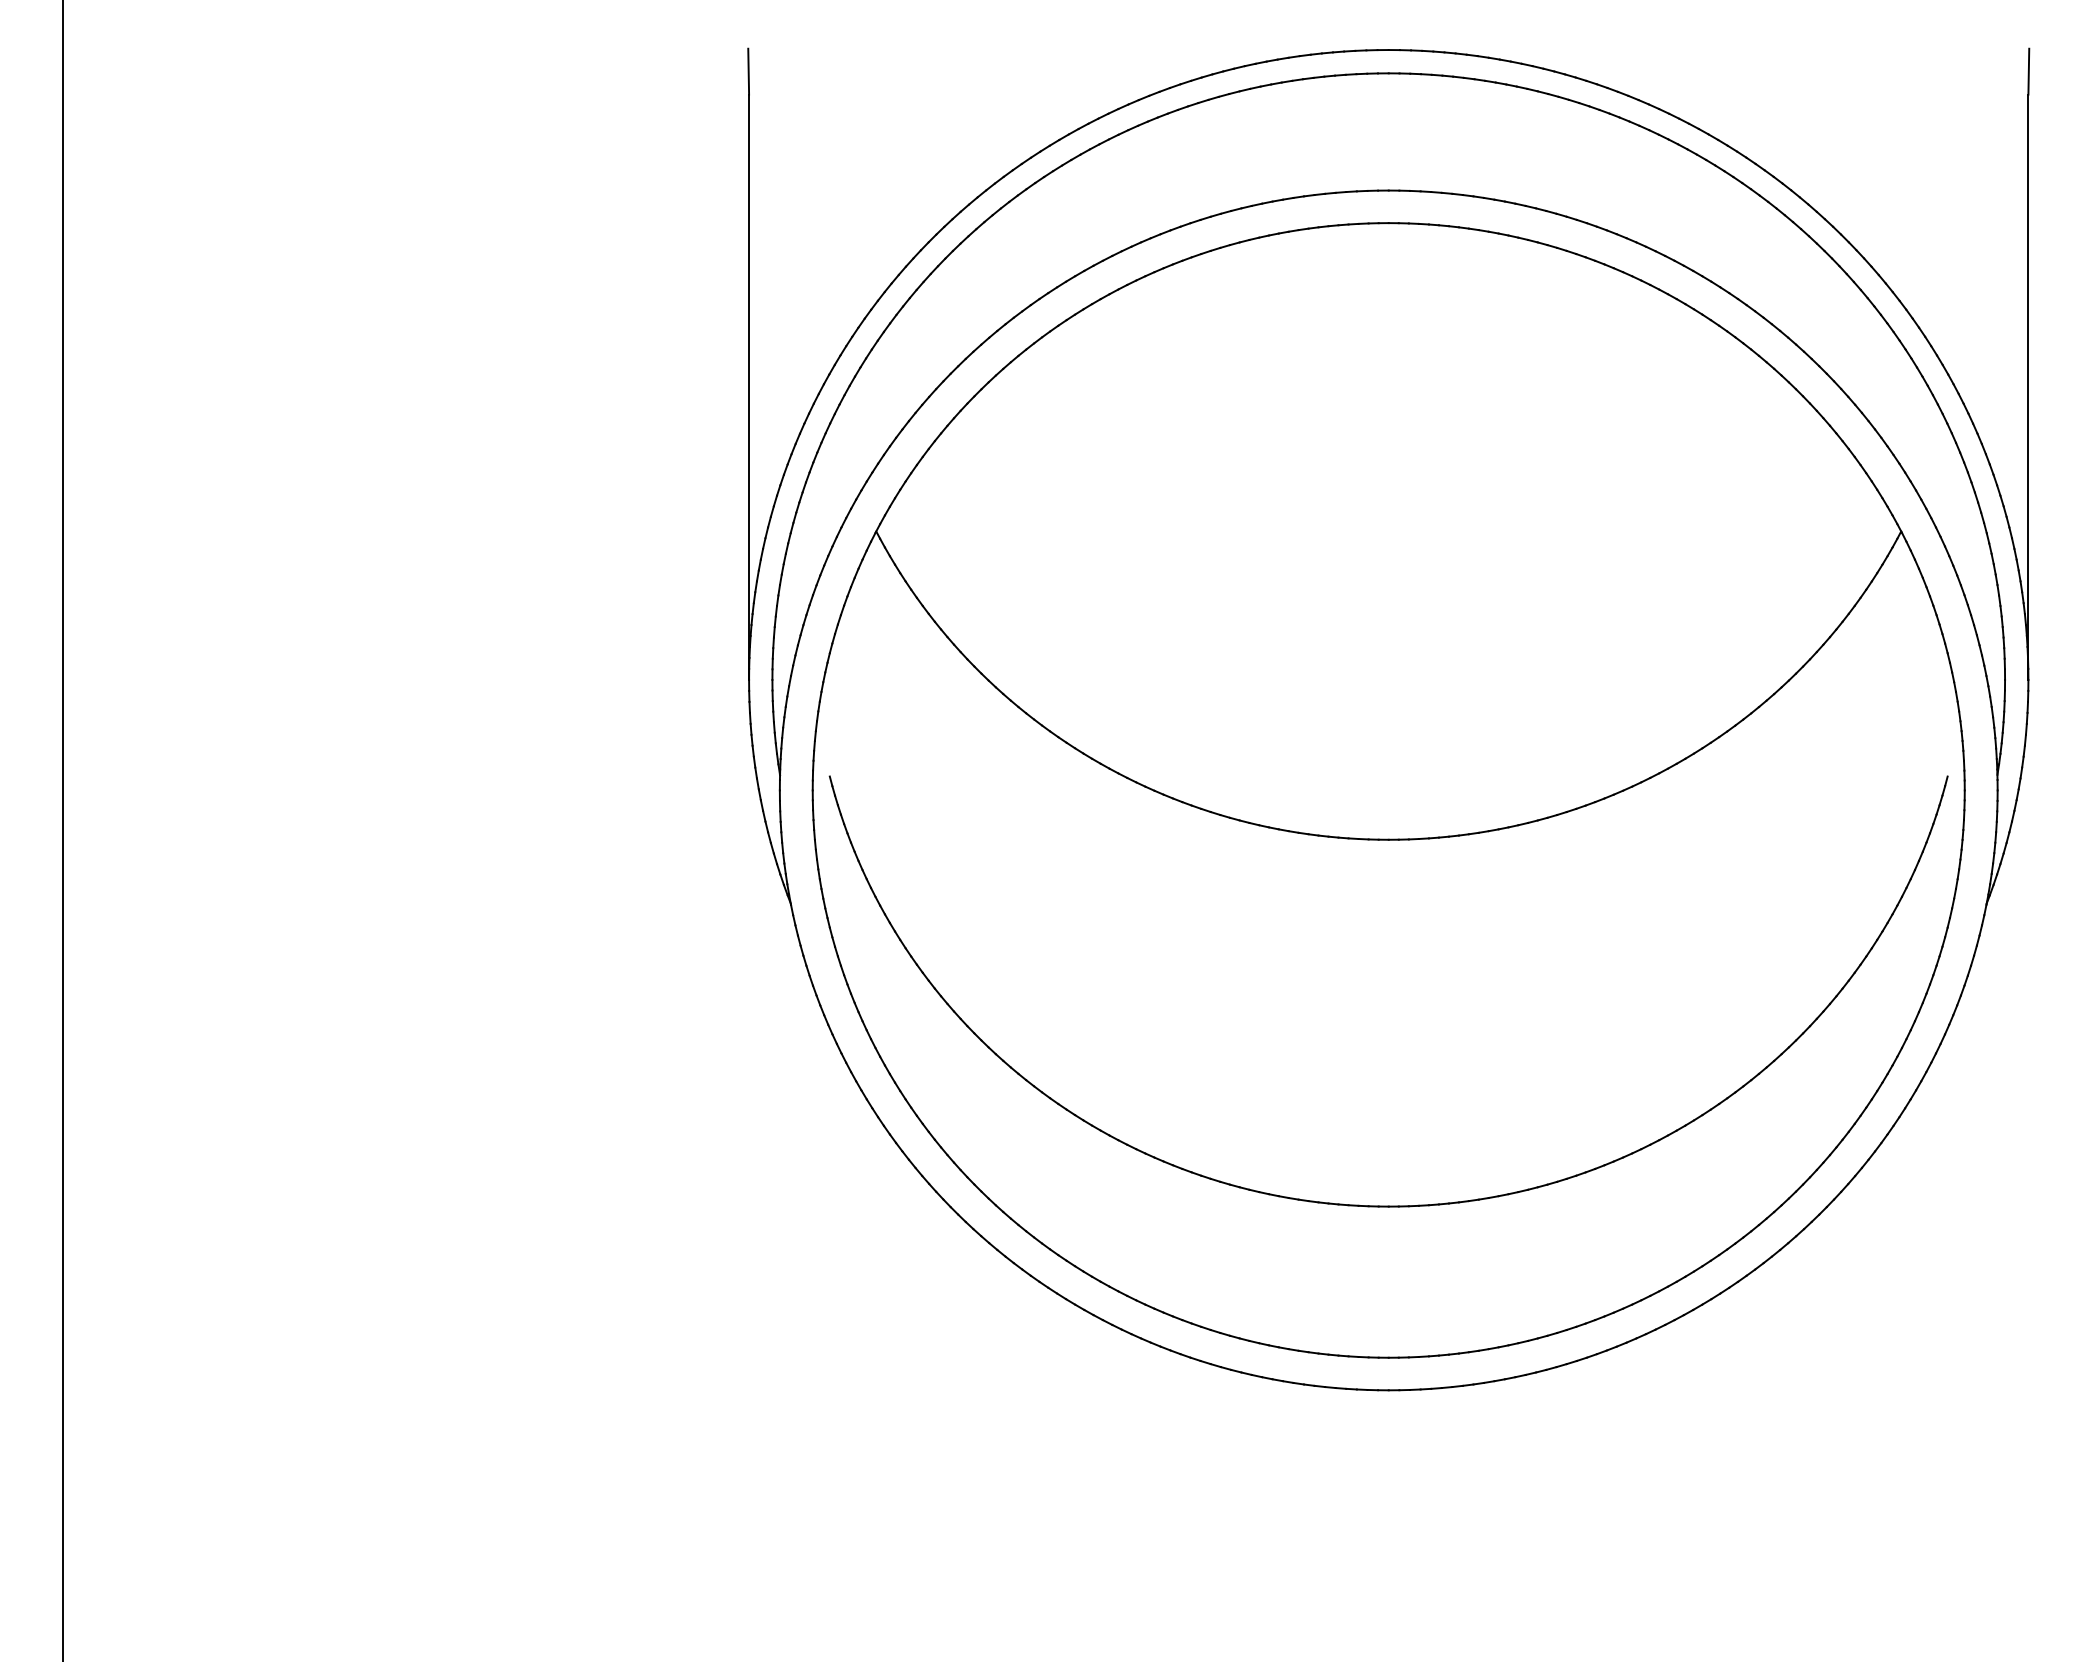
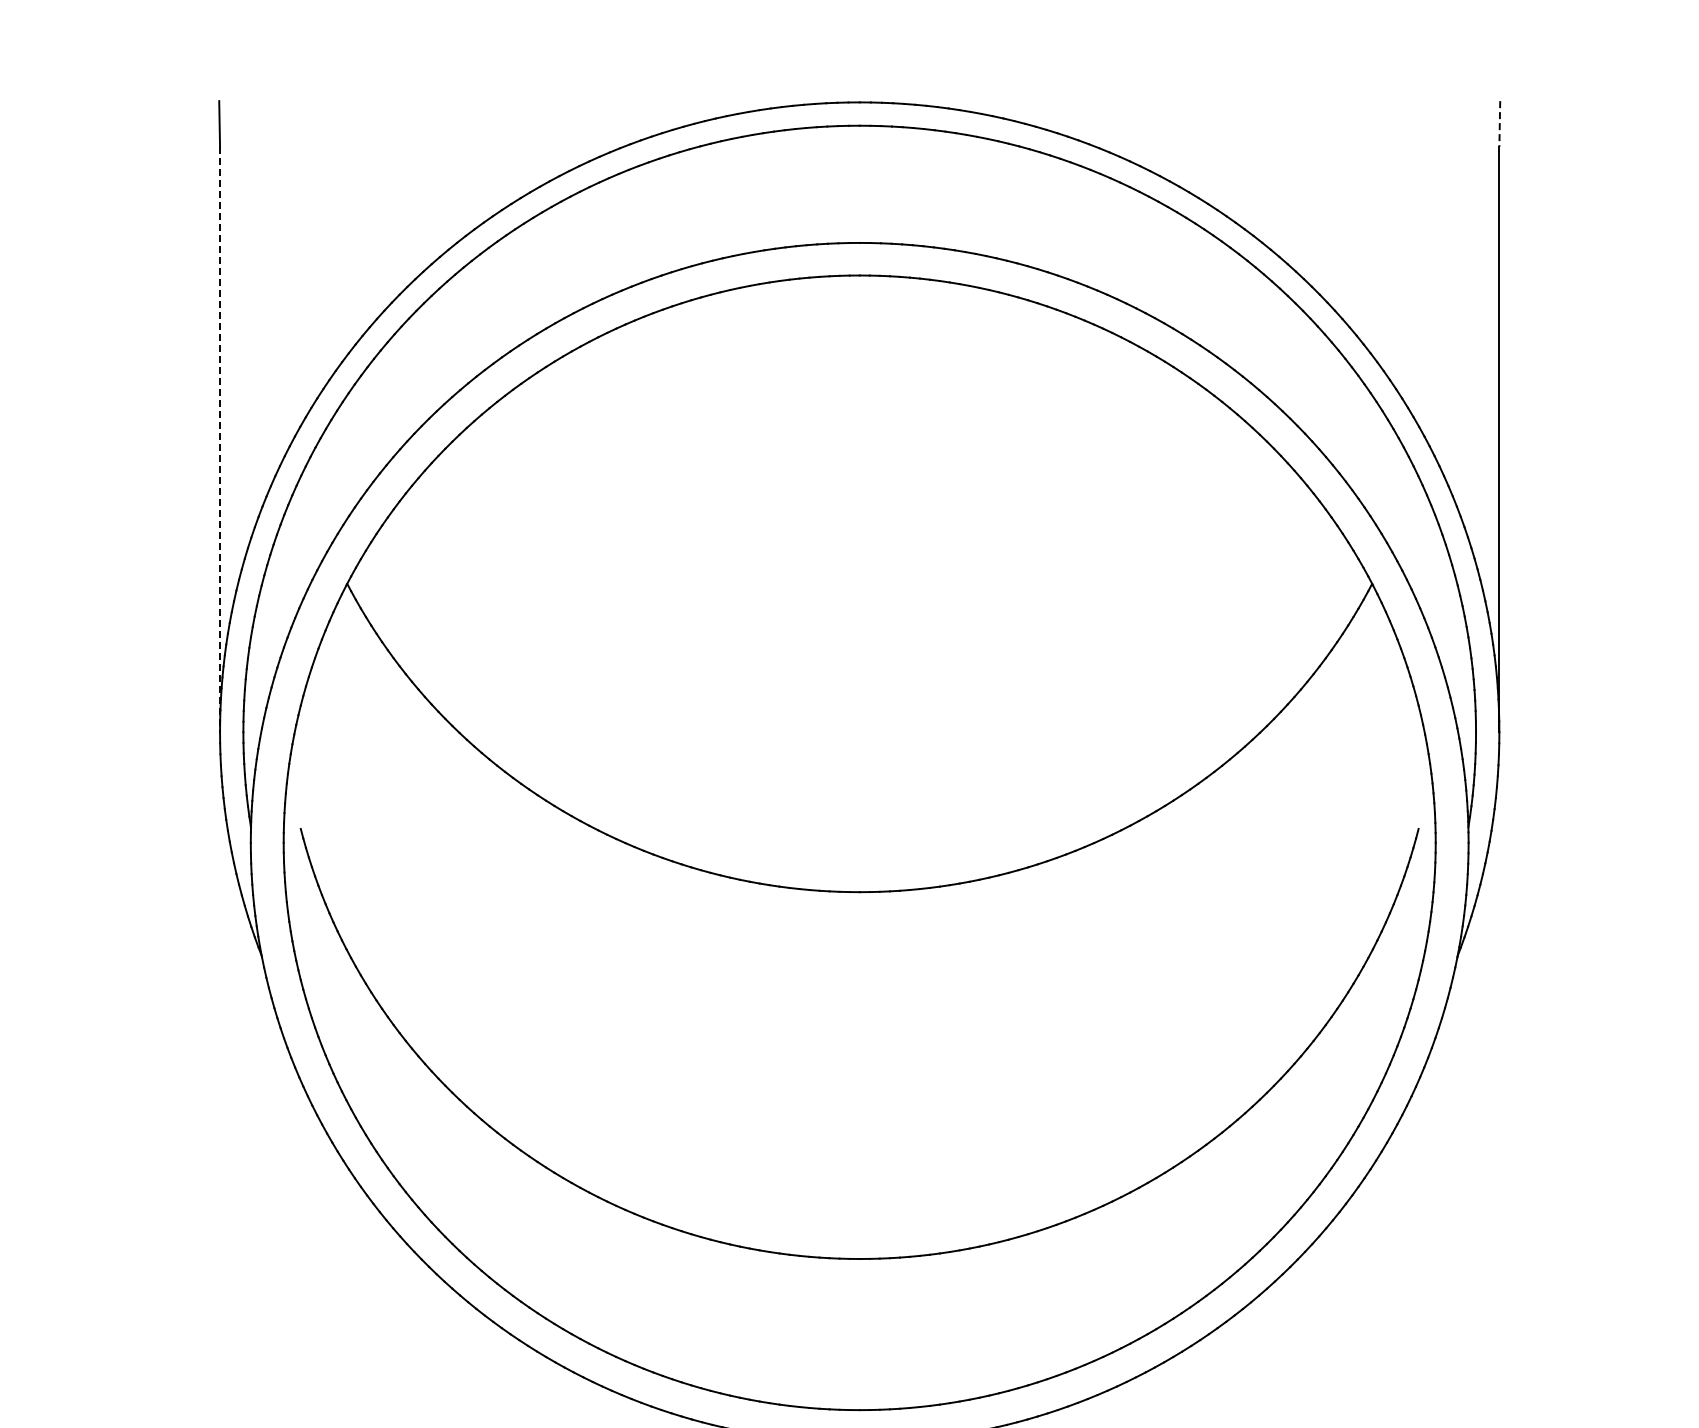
line: (2028, 71) -> (1499, 123), solid -> dashed
line: (749, 387) -> (220, 439), solid -> dashed

